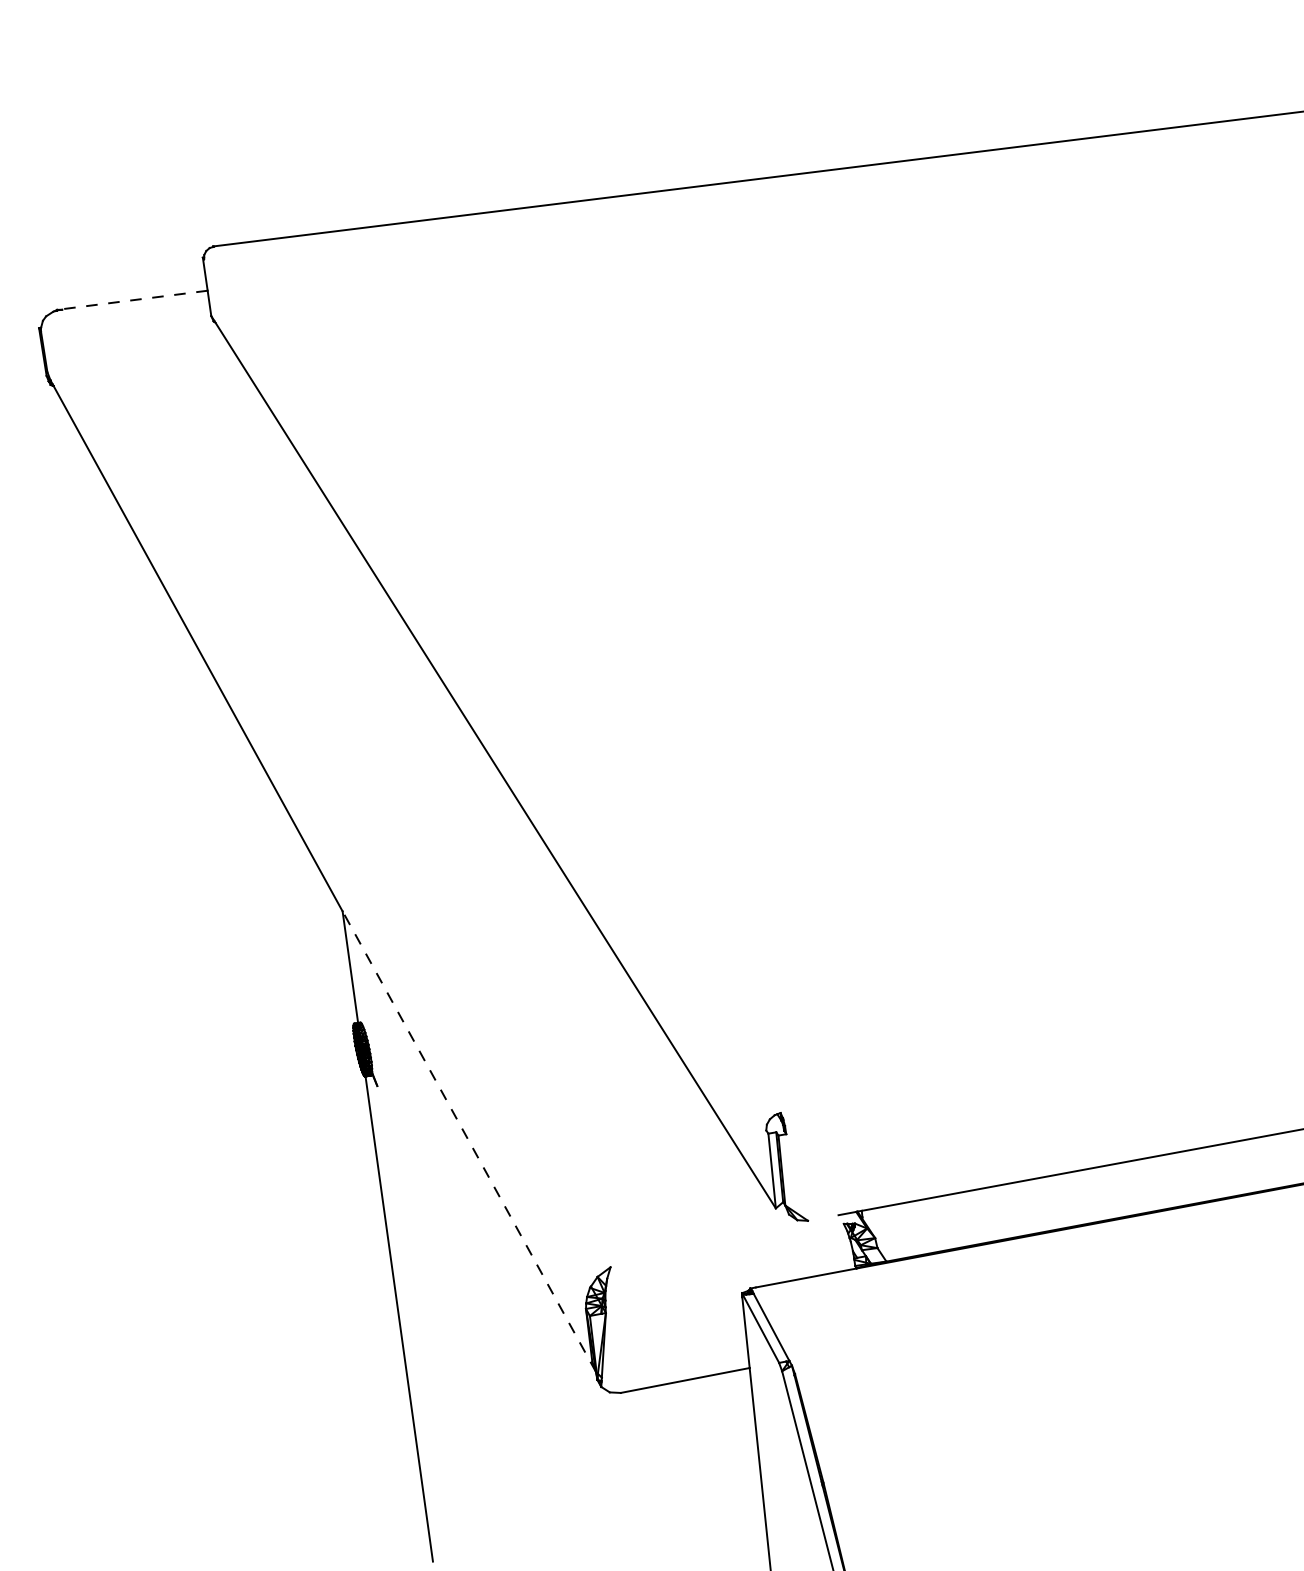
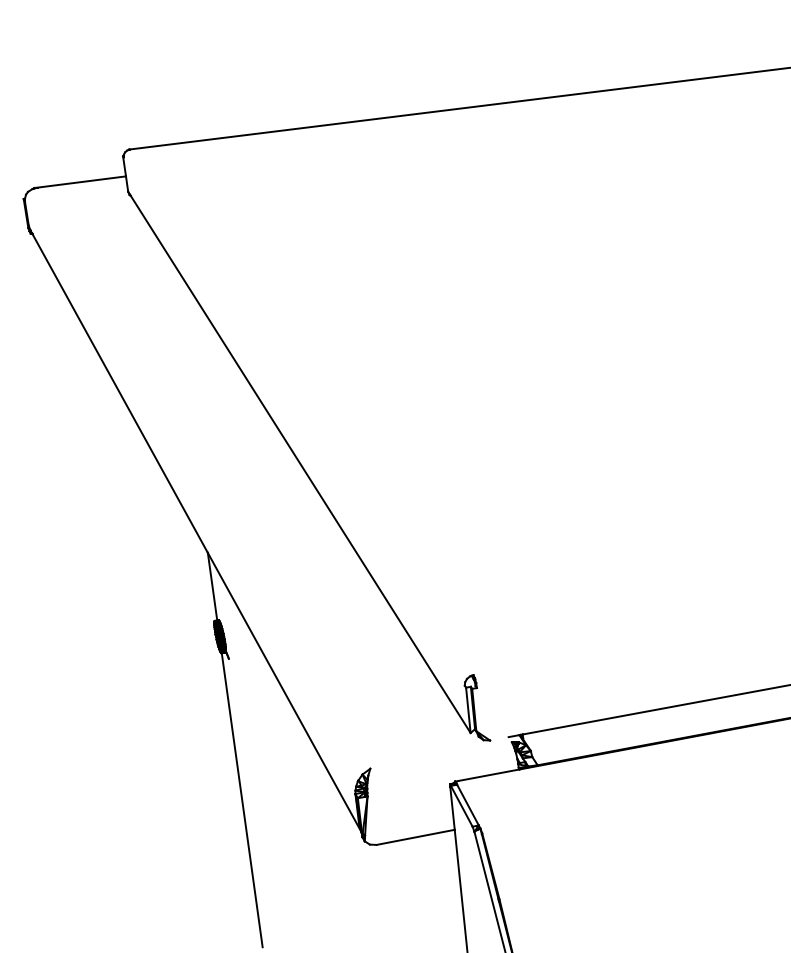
line: (131, 300) -> (79, 182), dashed -> solid
line: (468, 1141) -> (284, 692), dashed -> solid

